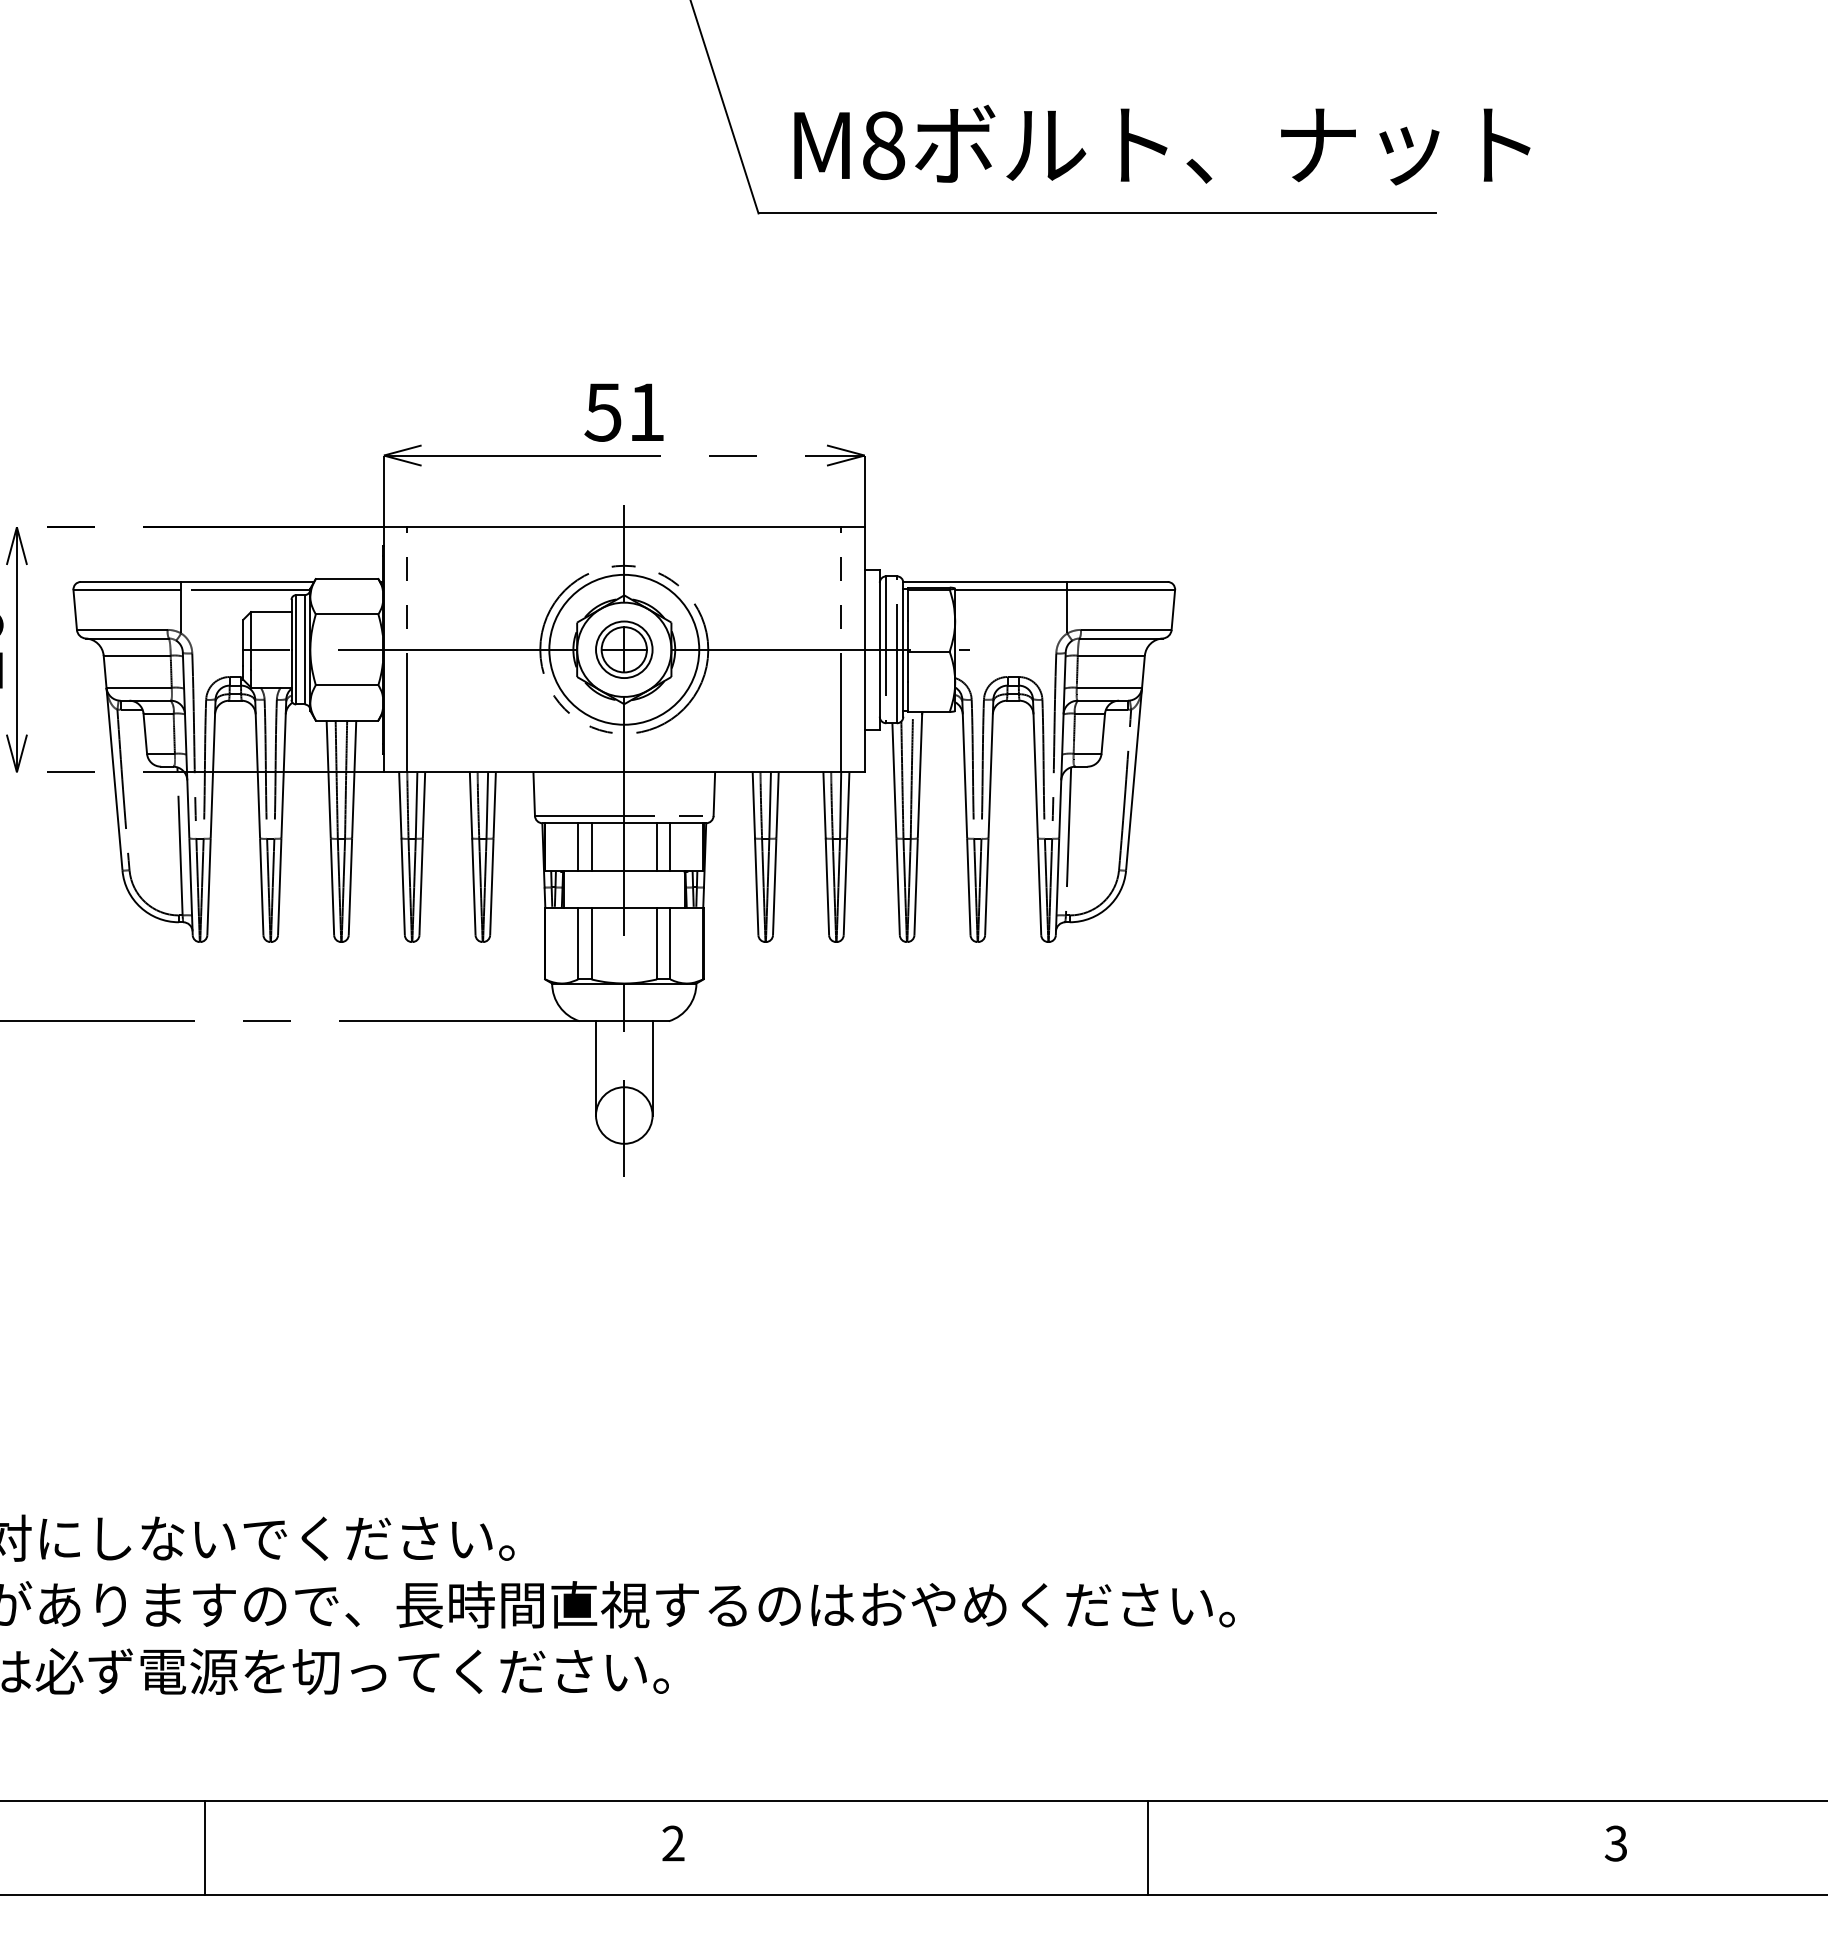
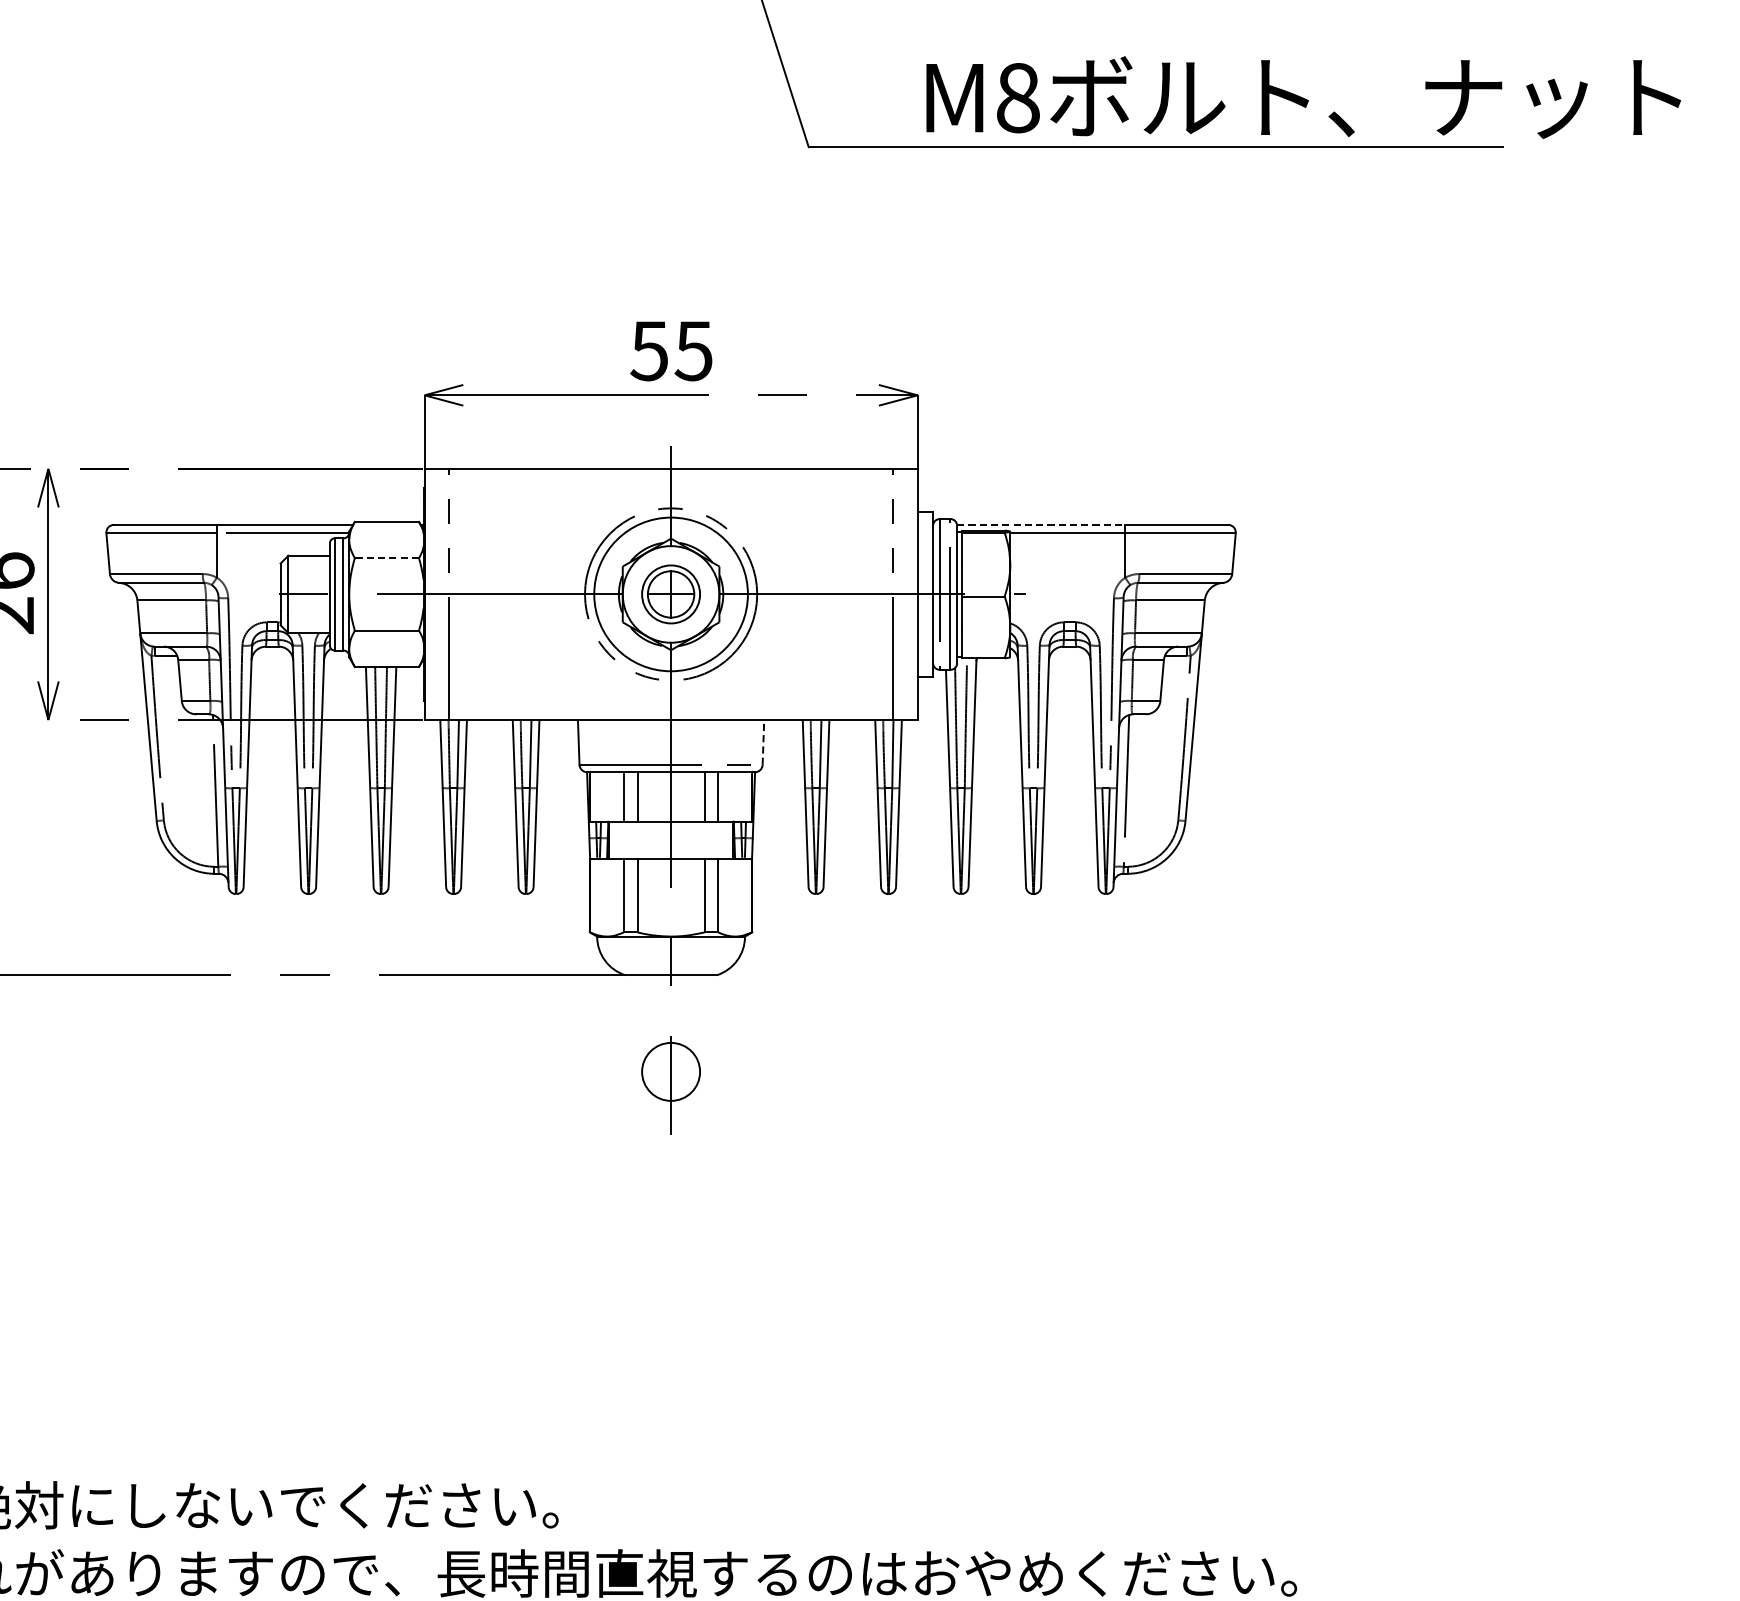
text: (1162, 144) -> (1303, 96), moved
text: (645, 412) -> (692, 351), 51 -> 55
line: (985, 581) -> (1041, 524), solid -> dashed
line: (346, 614) -> (386, 558), solid -> dashed
line: (714, 794) -> (763, 742), solid -> dashed
line: (596, 1068) -> (642, 1023), removed
line: (652, 1068) -> (700, 1023), removed

